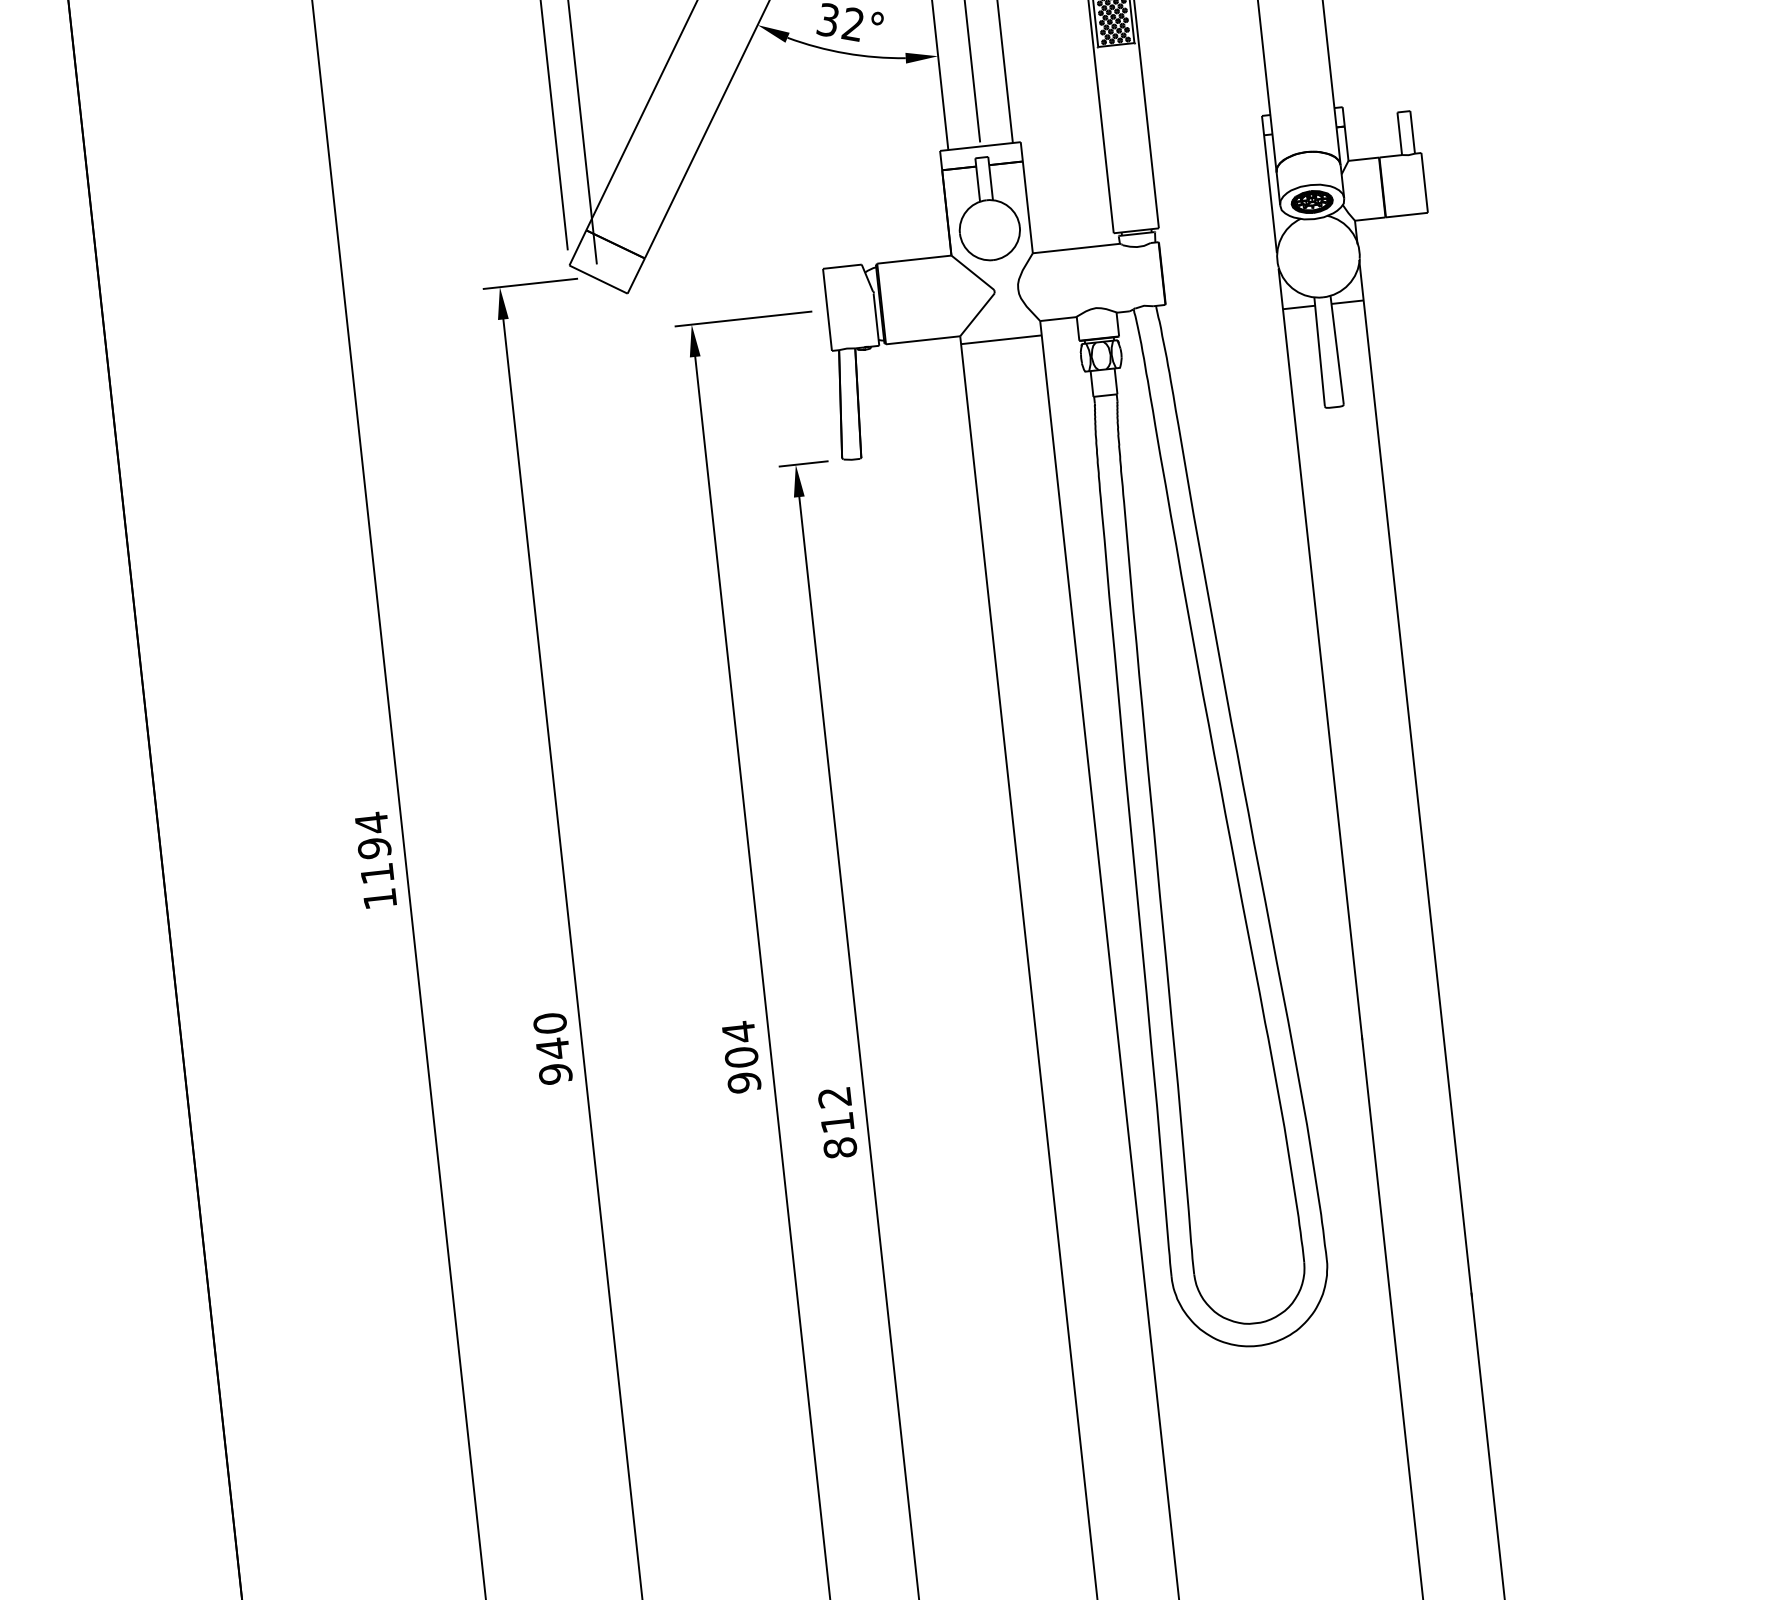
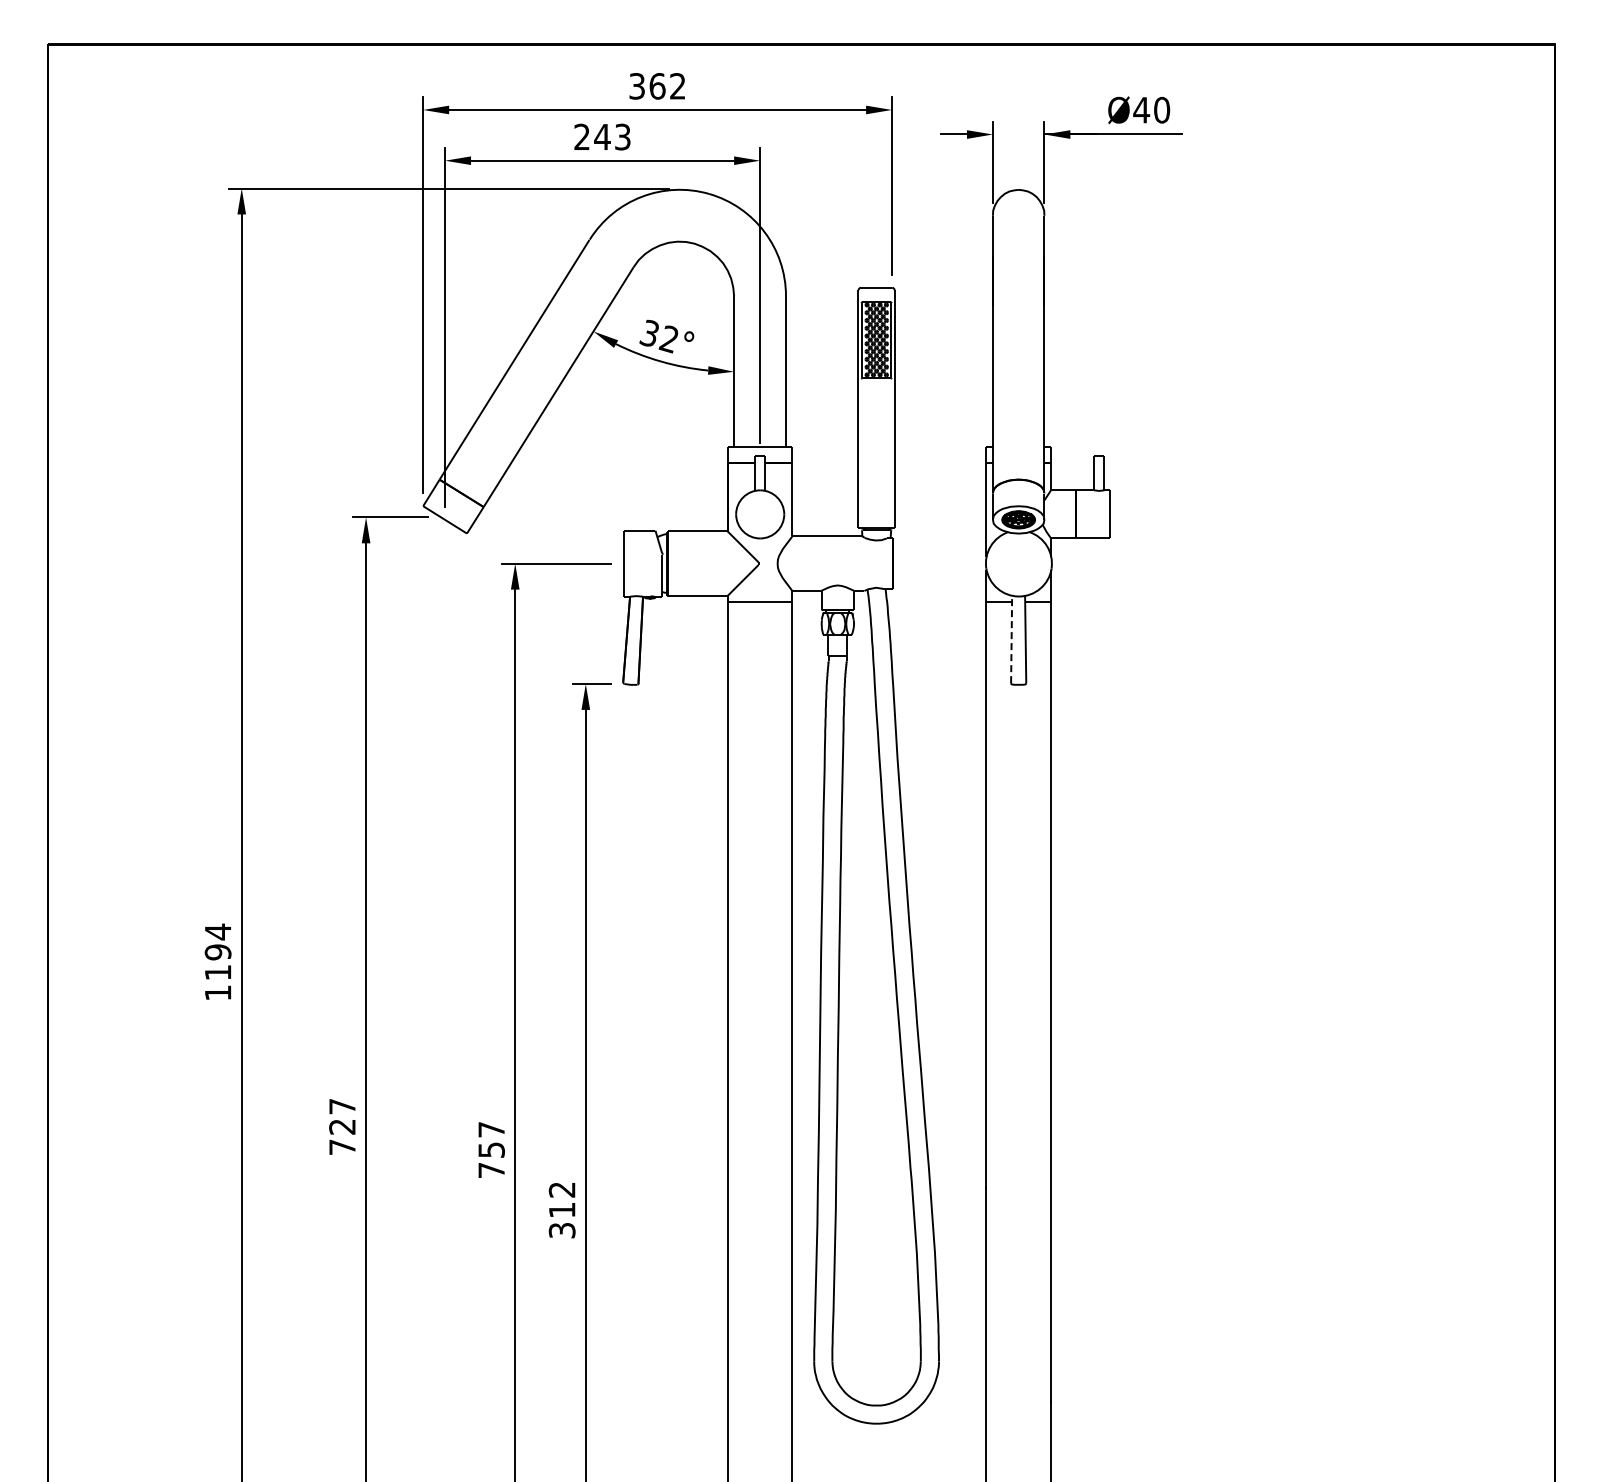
line: (1319, 351) -> (1011, 639), solid -> dashed
text: (552, 1048) -> (342, 1126), 940 -> 727
text: (741, 1056) -> (491, 1149), 904 -> 757
text: (839, 1148) -> (561, 1230), 812 -> 312

